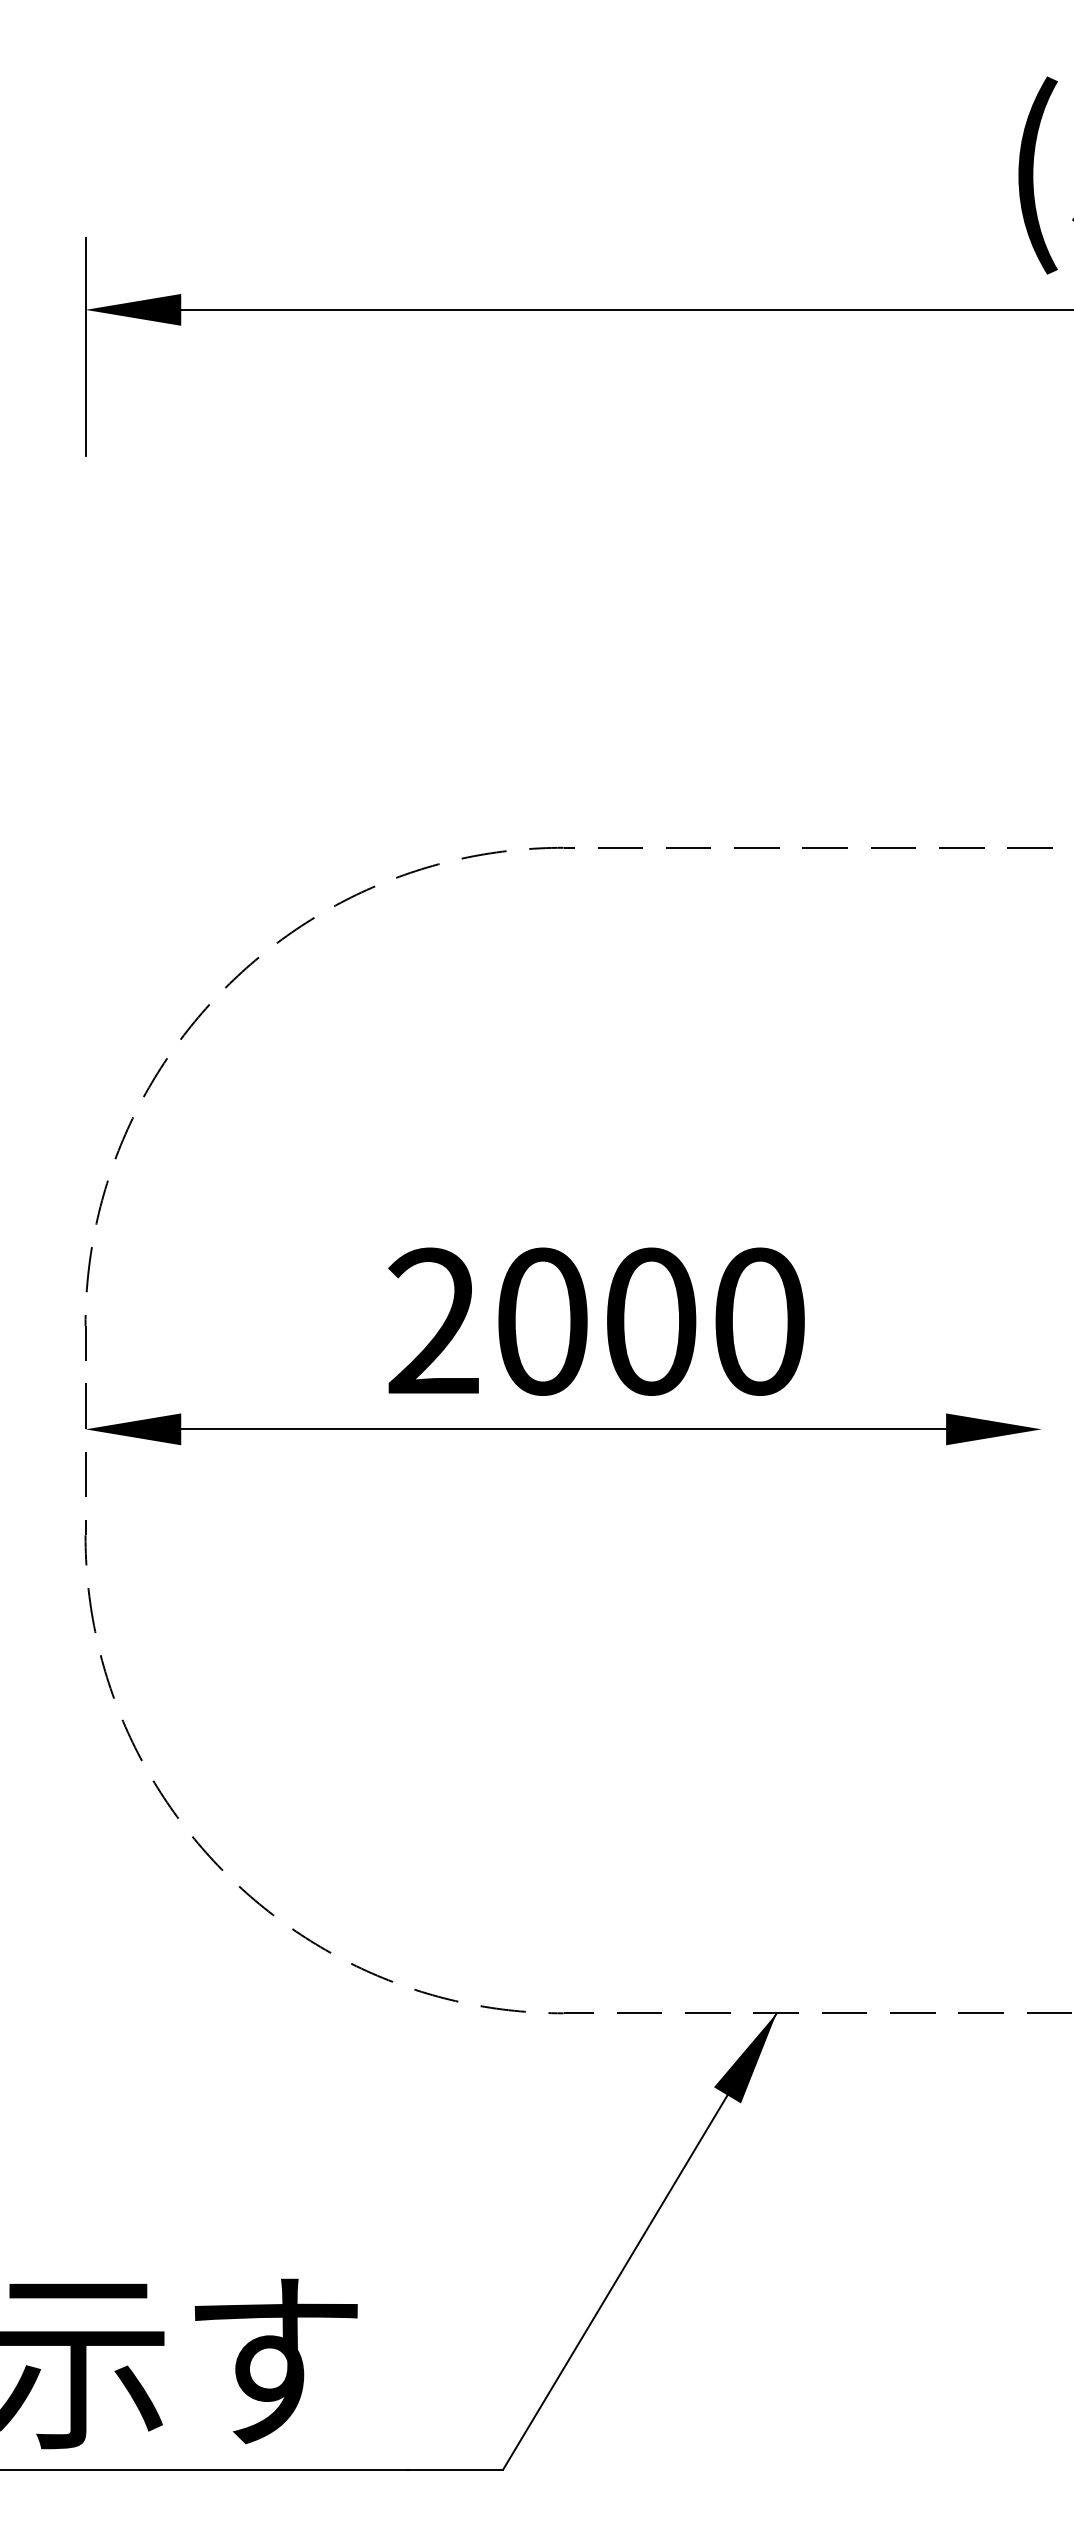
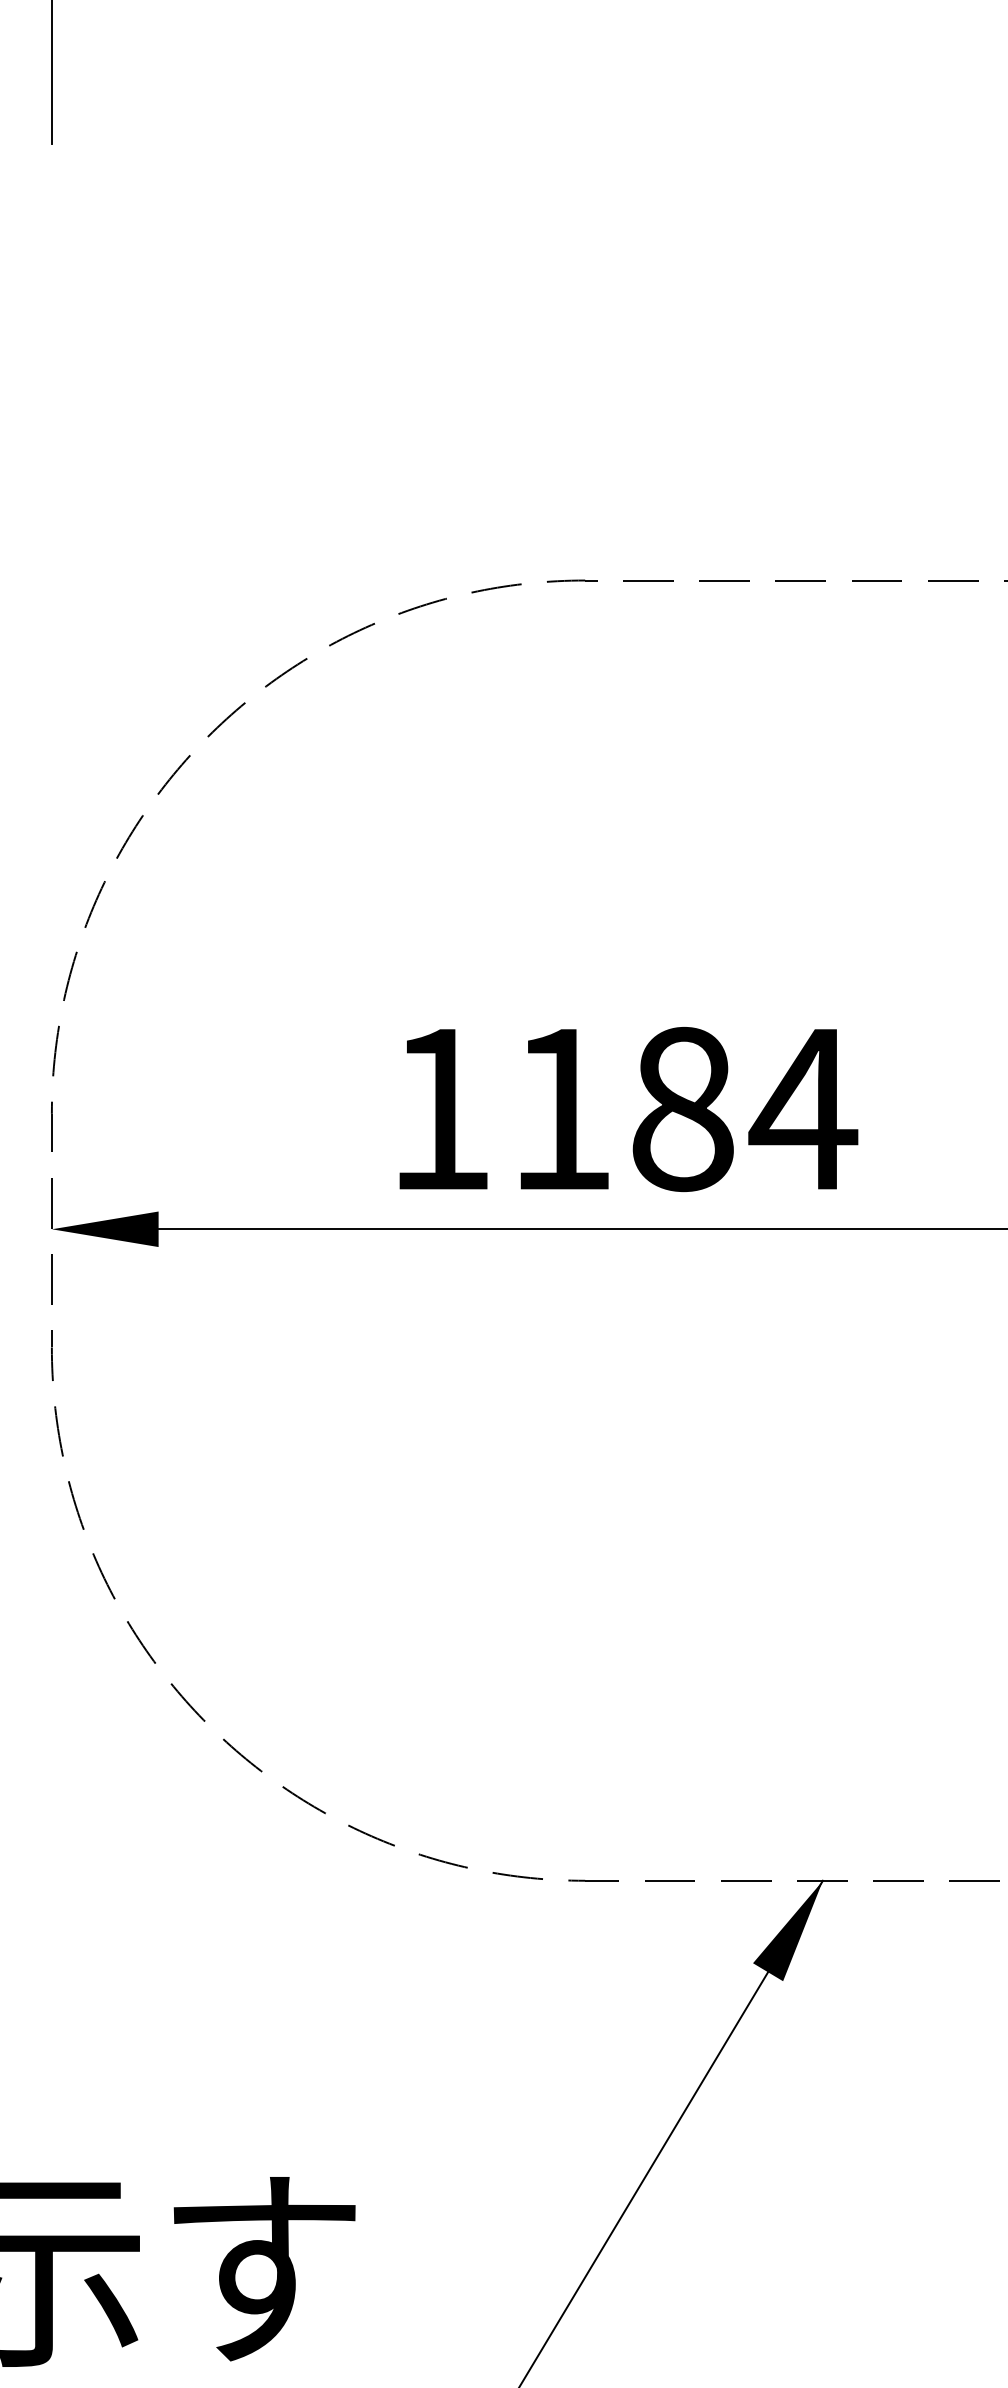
text: (598, 1321) -> (624, 1108), 2000 -> 1184

